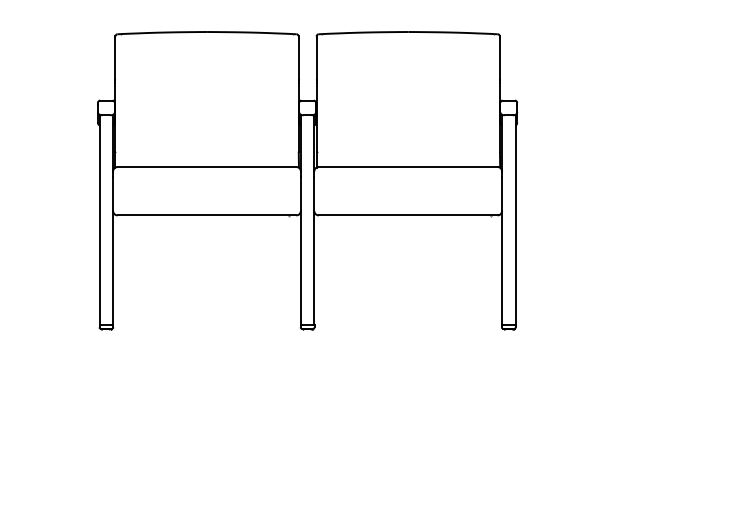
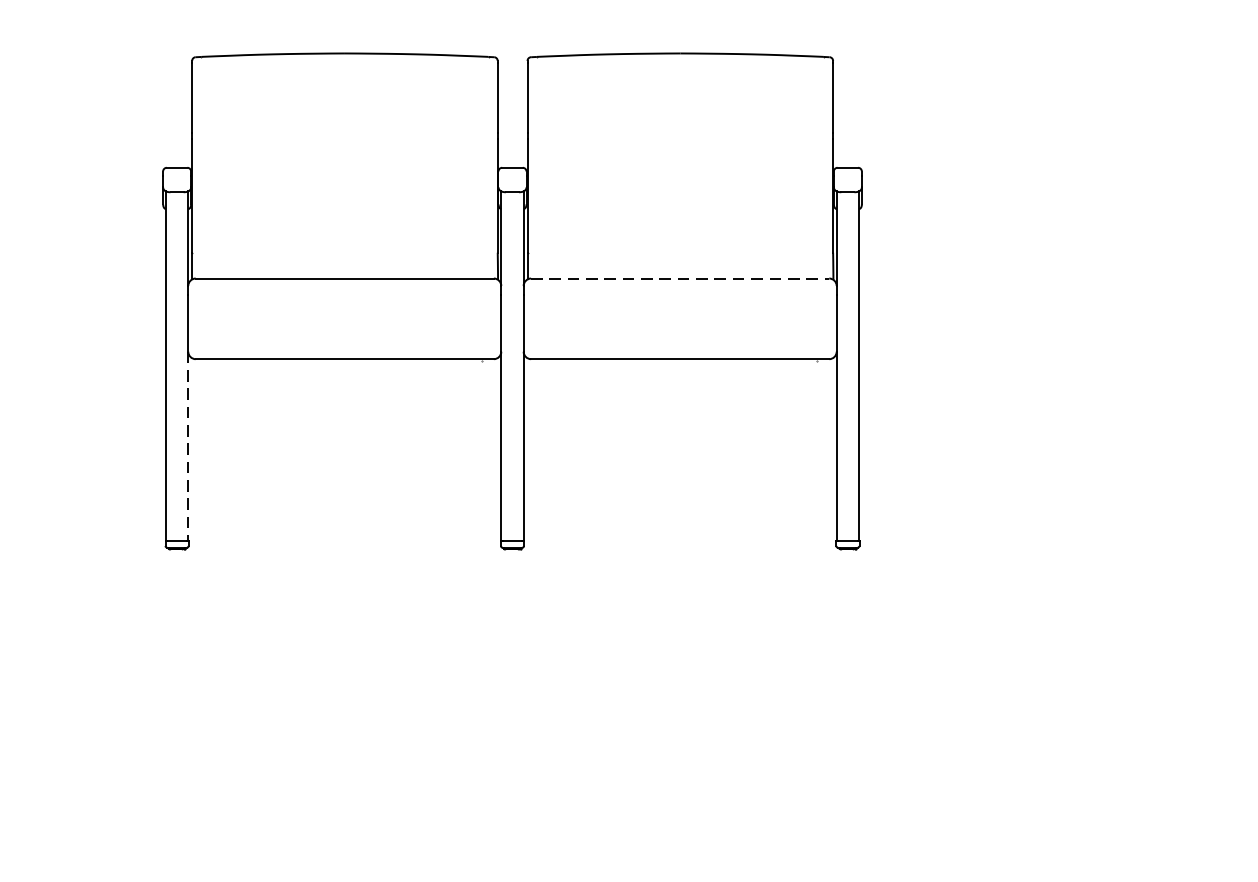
line: (408, 167) -> (680, 279), solid -> dashed
line: (113, 267) -> (188, 446), solid -> dashed

